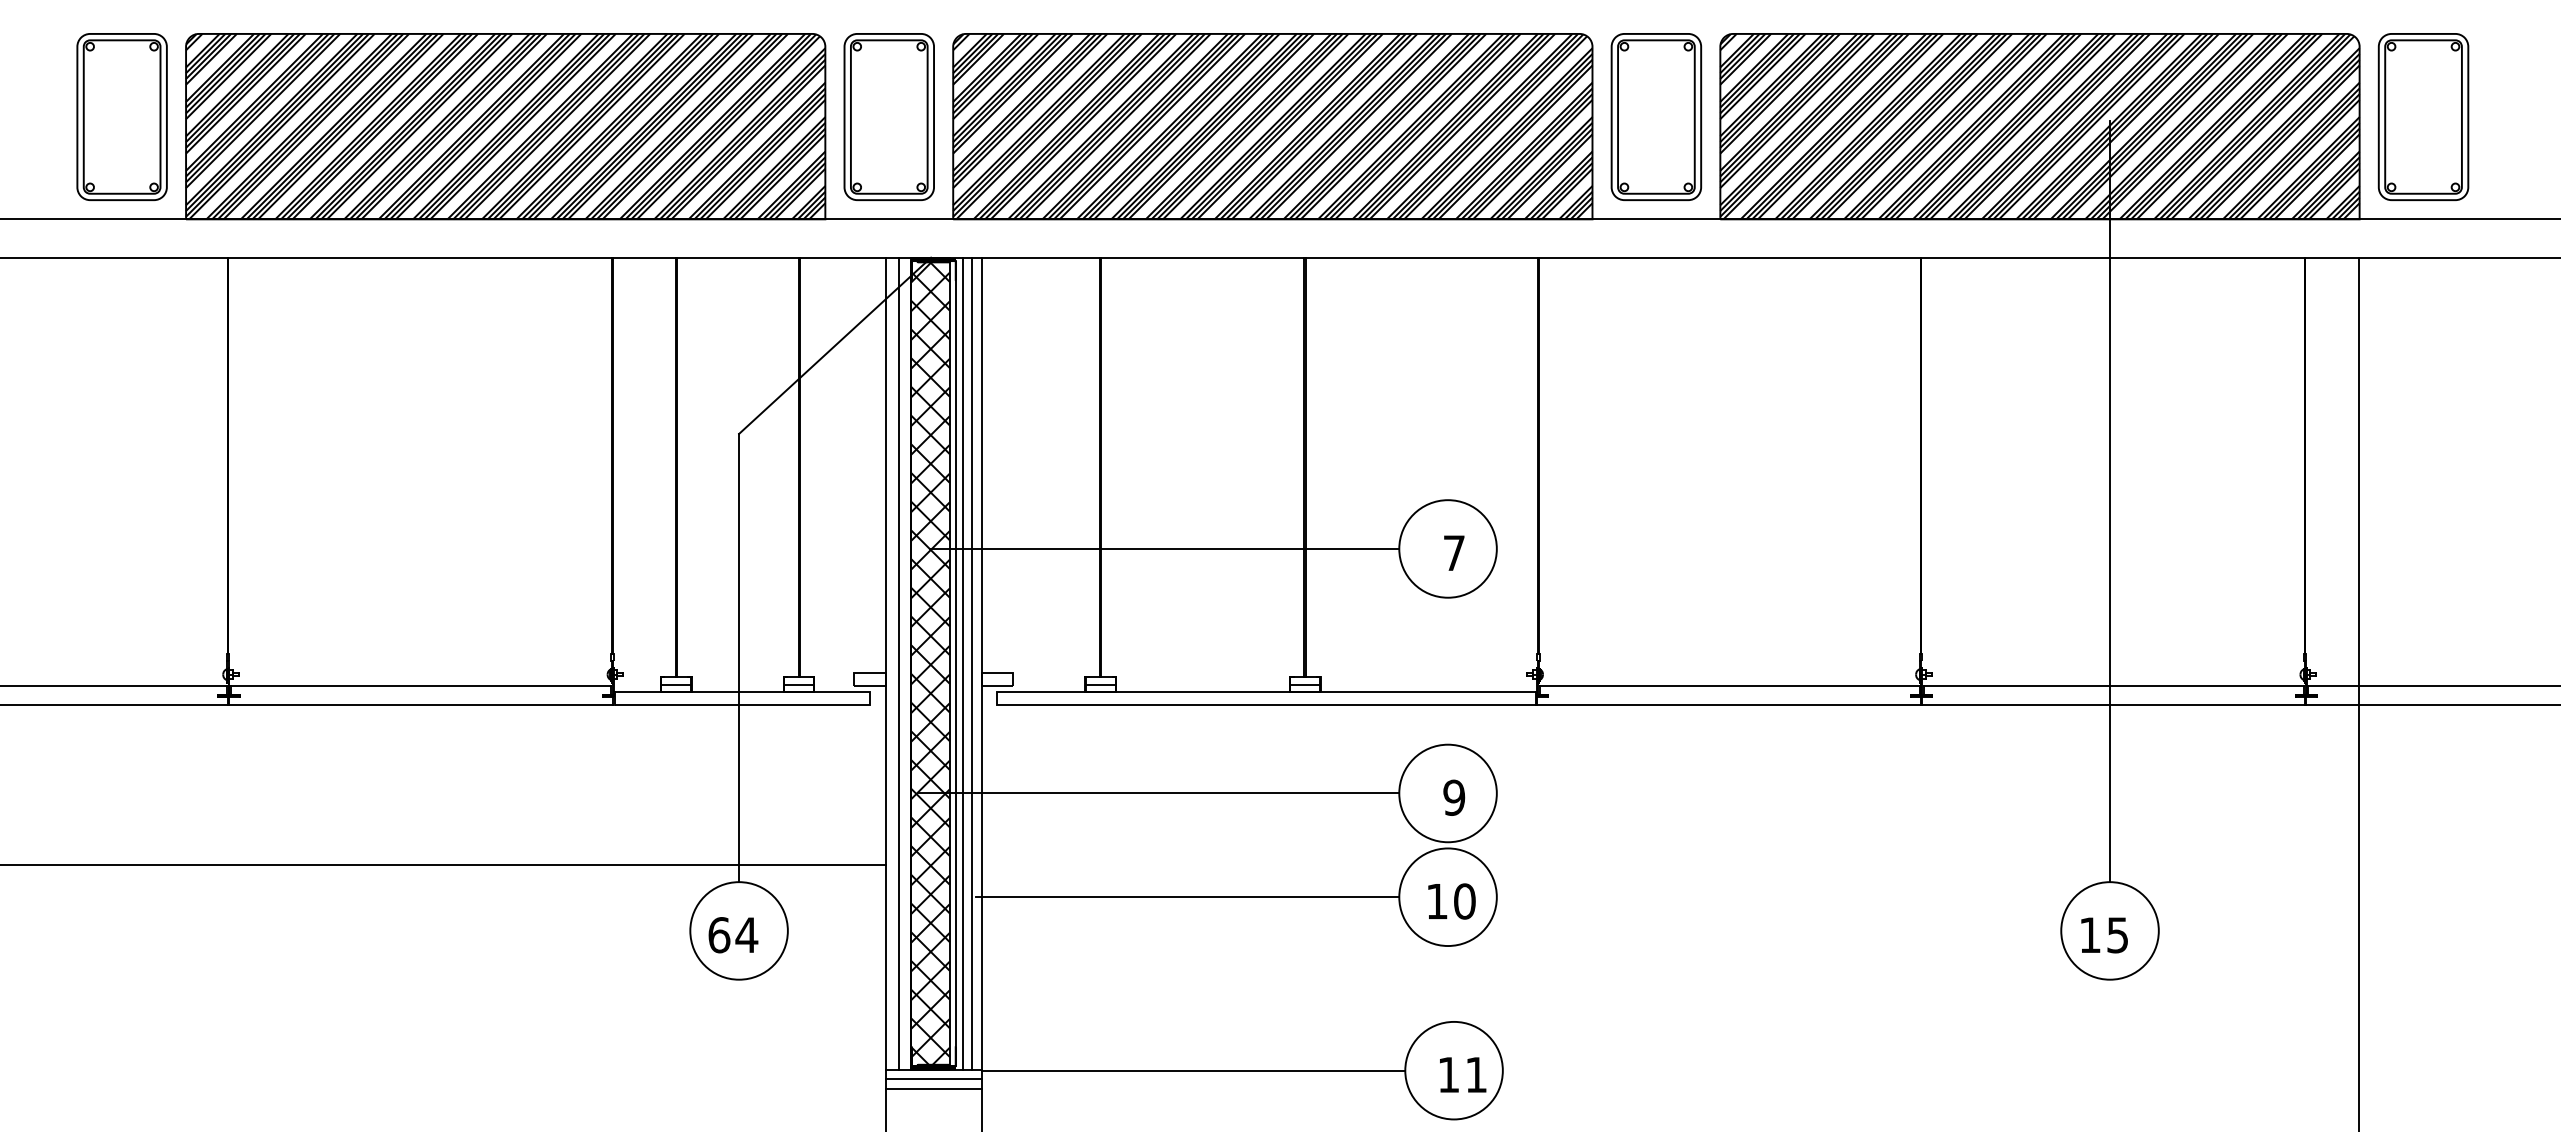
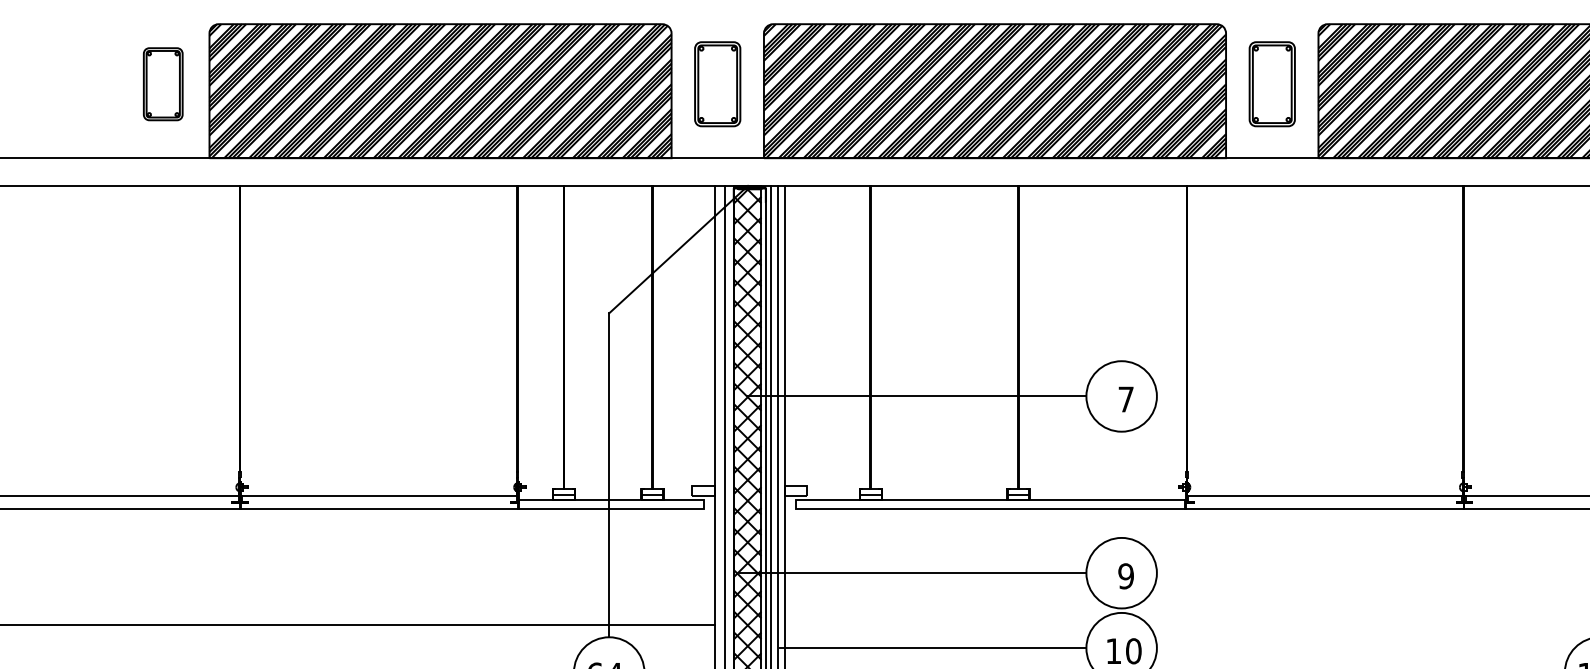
part: (121, 116) -> (162, 83), size x0.6
part: (888, 116) -> (717, 83), size x0.7
part: (1656, 116) -> (1272, 83), size x0.7

